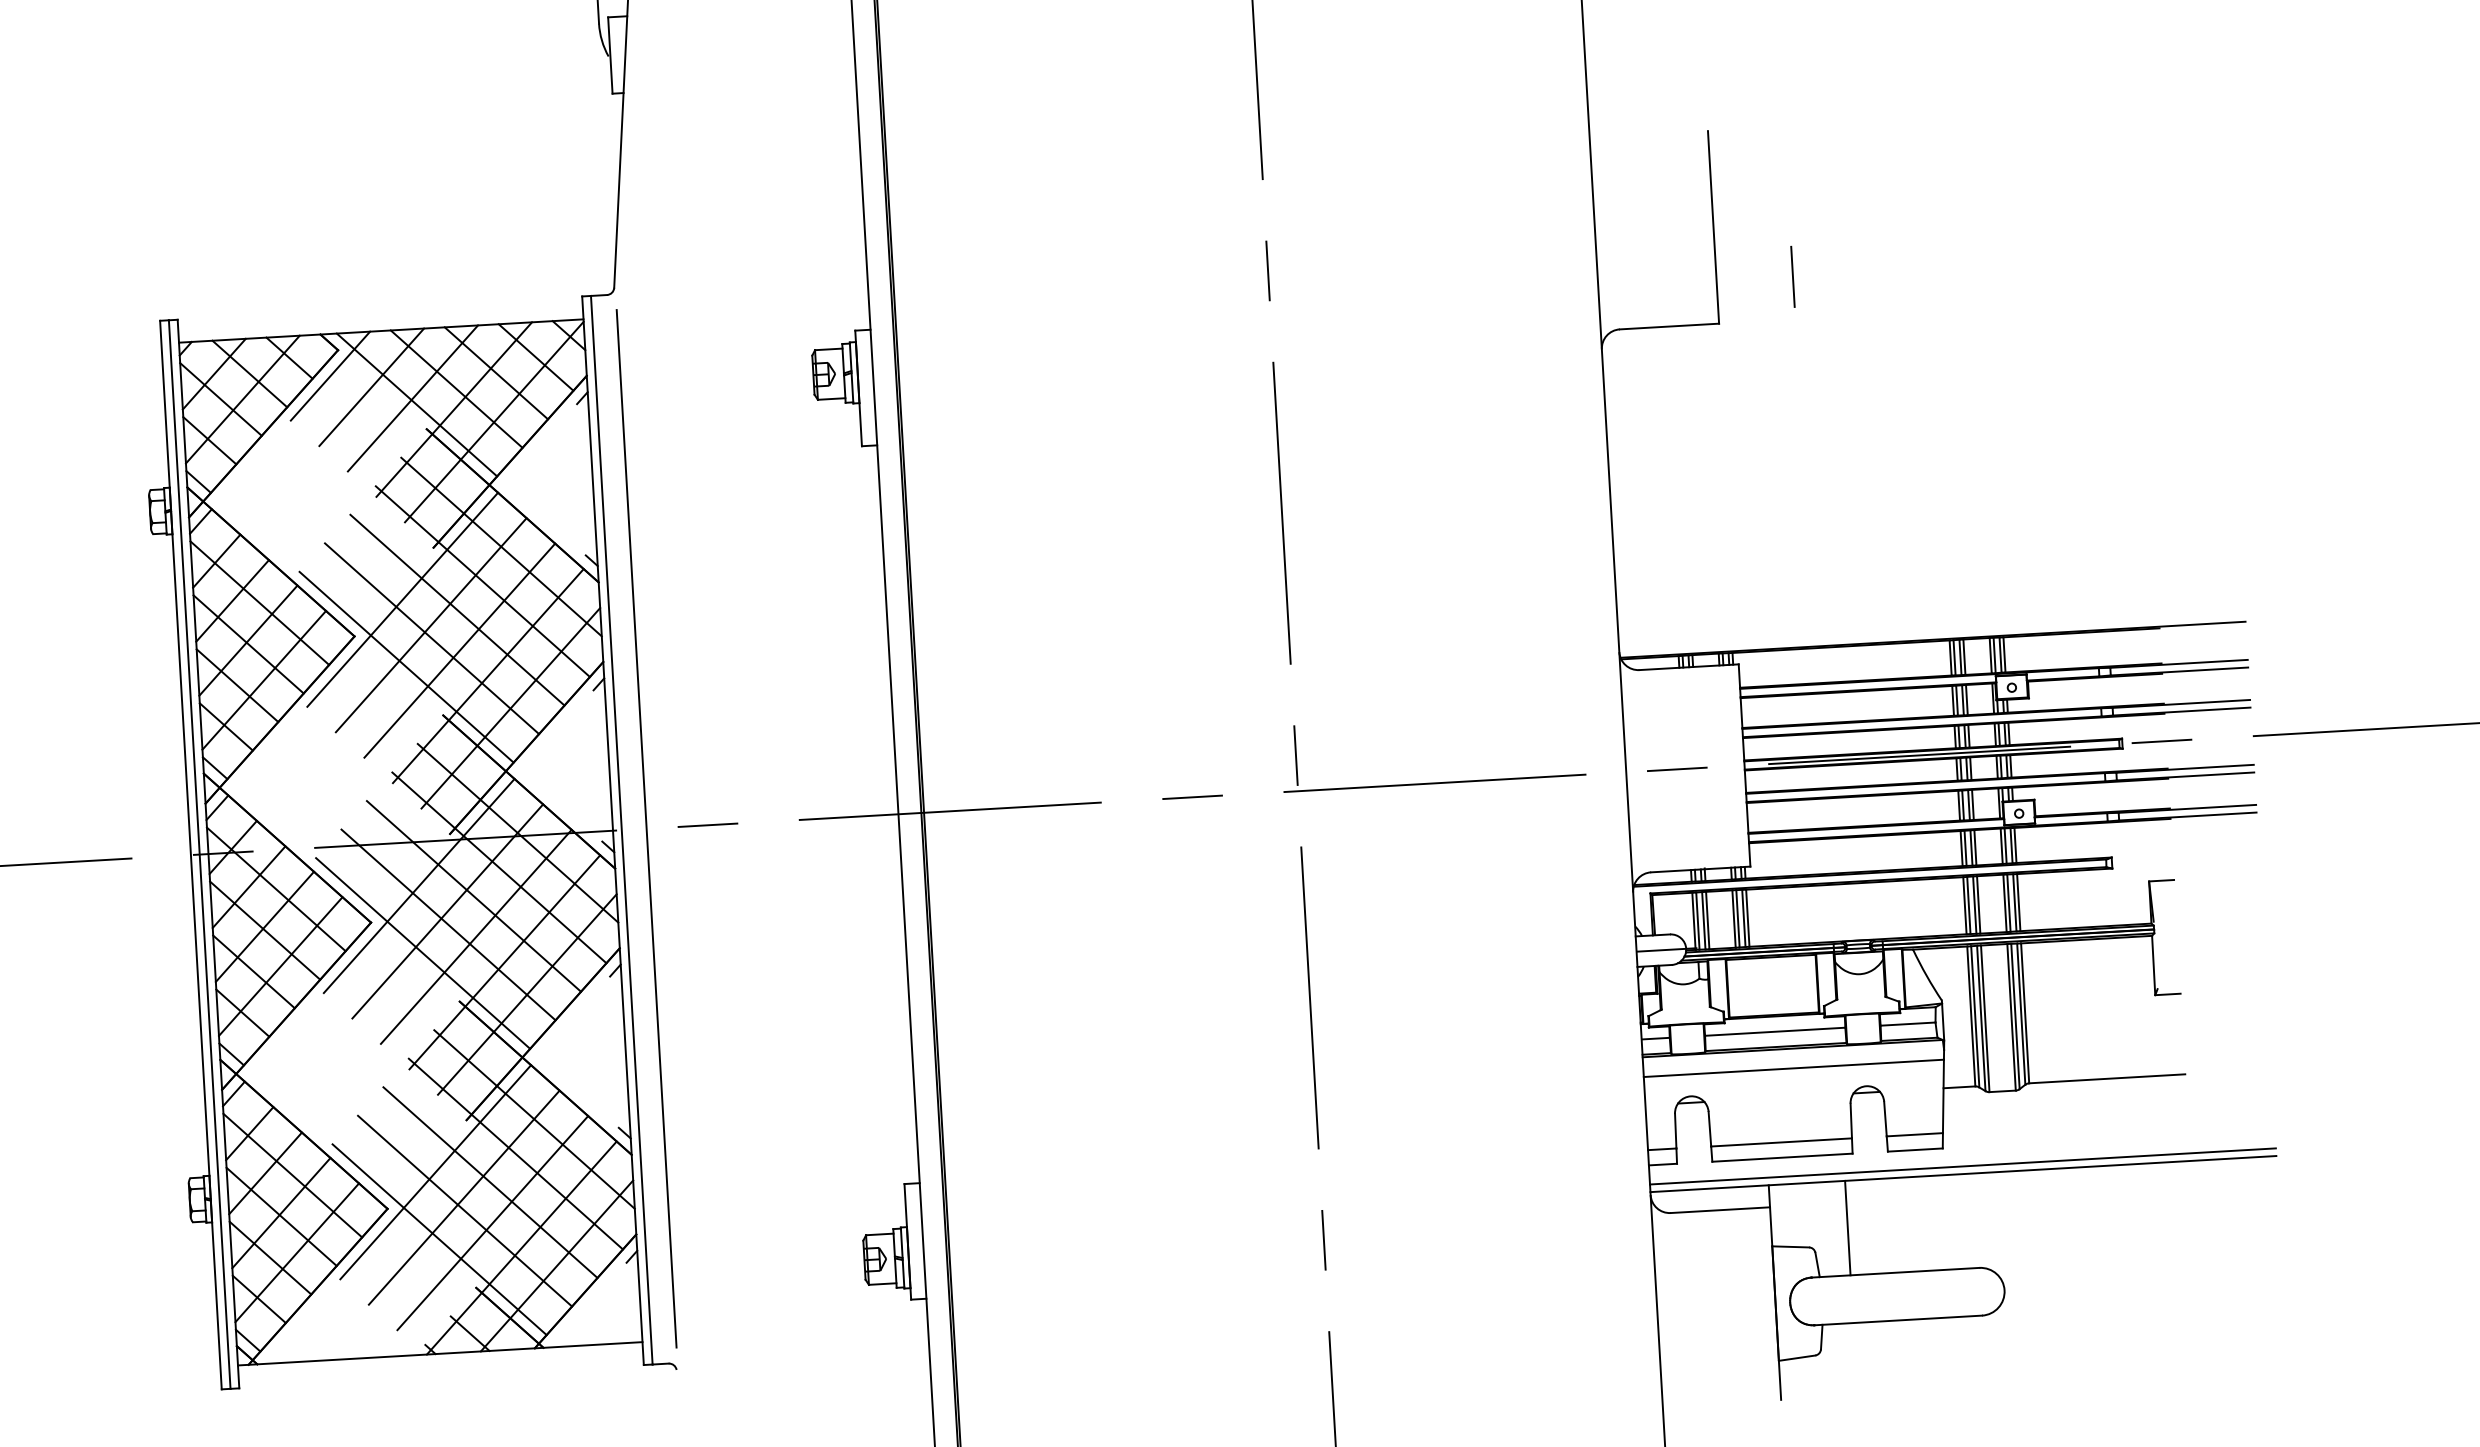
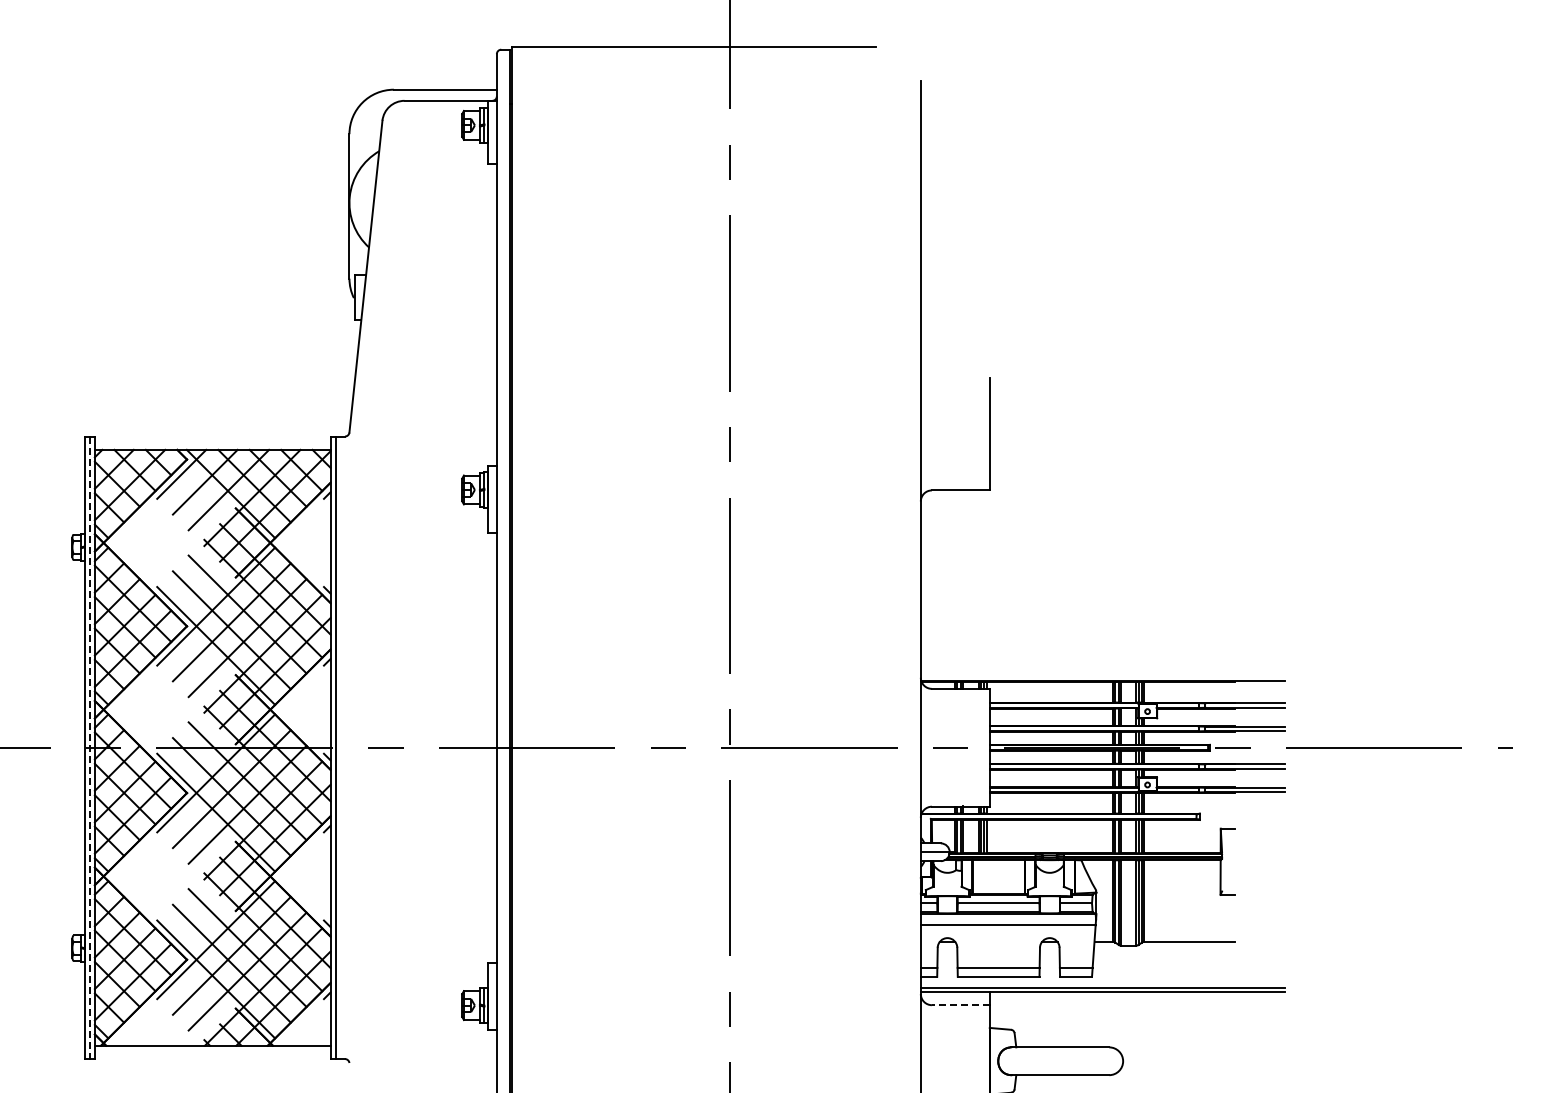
line: (1791, 276) -> (1033, 465), removed
line: (647, 828) -> (350, 747), removed
line: (199, 855) -> (89, 748), solid -> dashed
line: (1719, 1210) -> (960, 1005), solid -> dashed
line: (1848, 1227) -> (1034, 1019), removed

